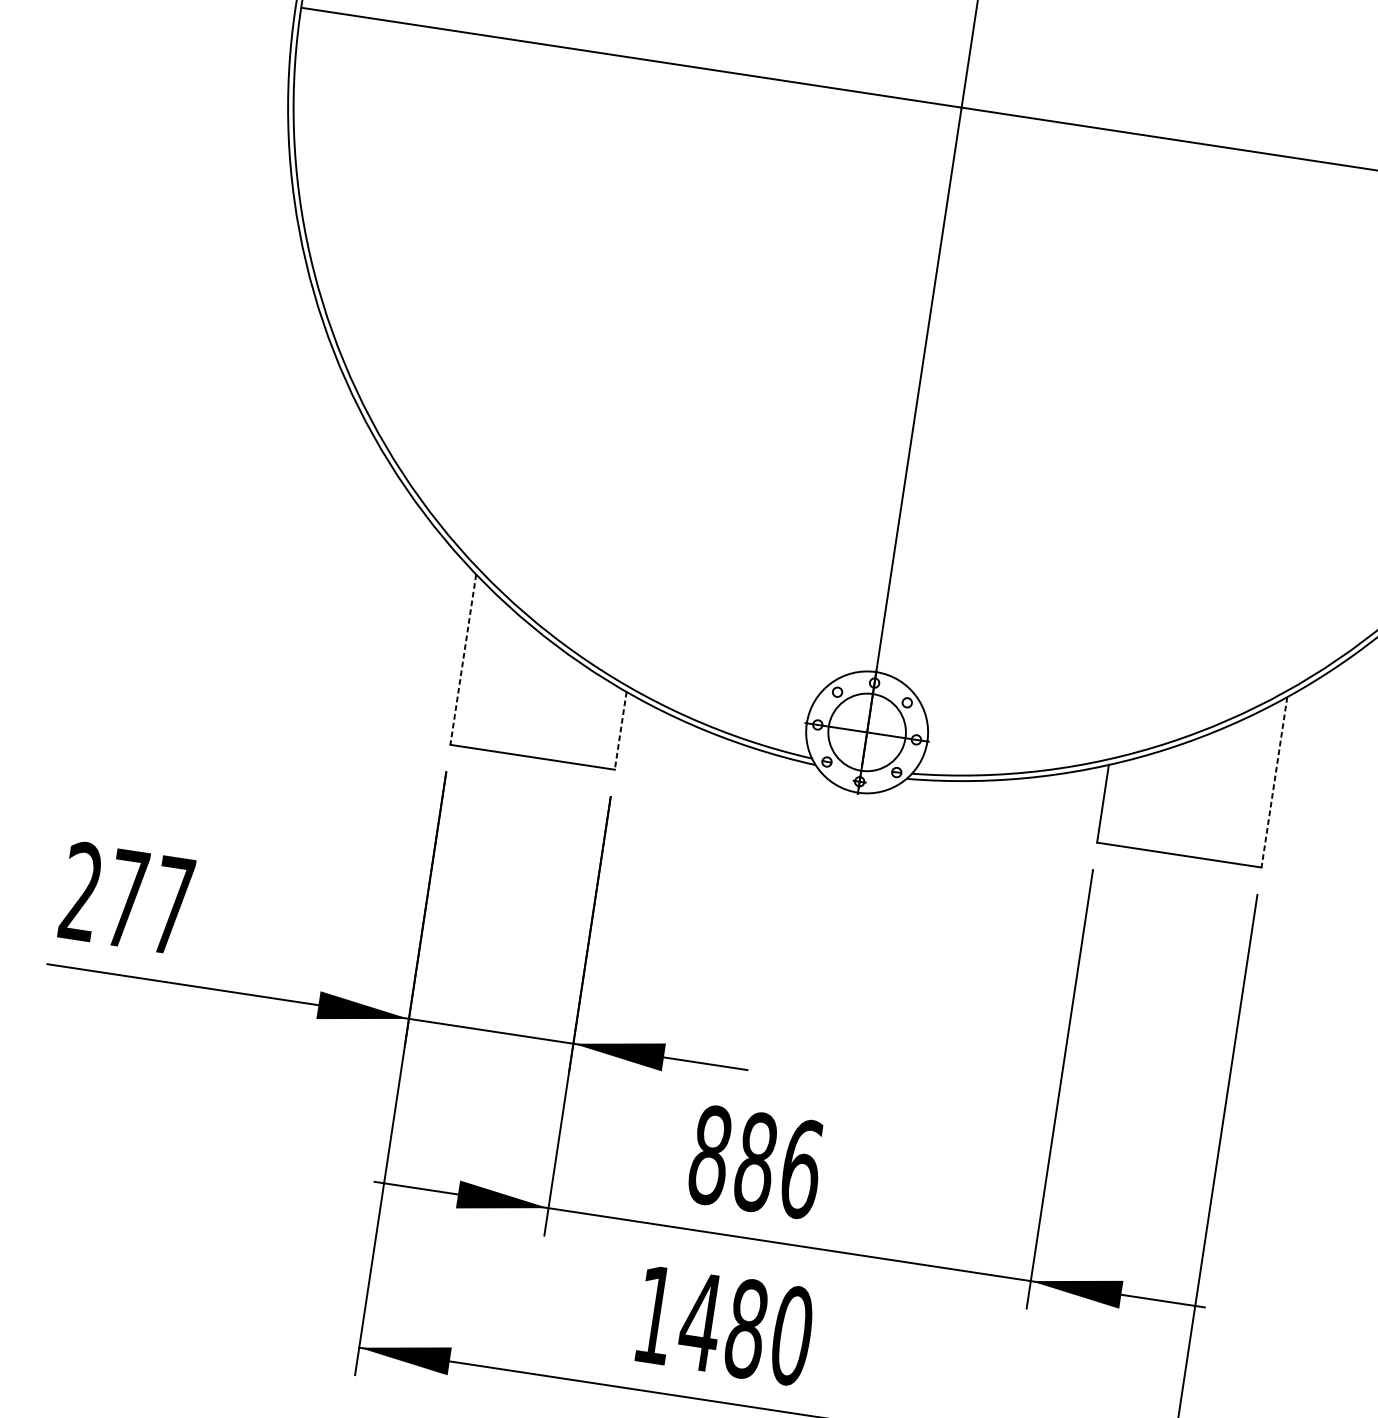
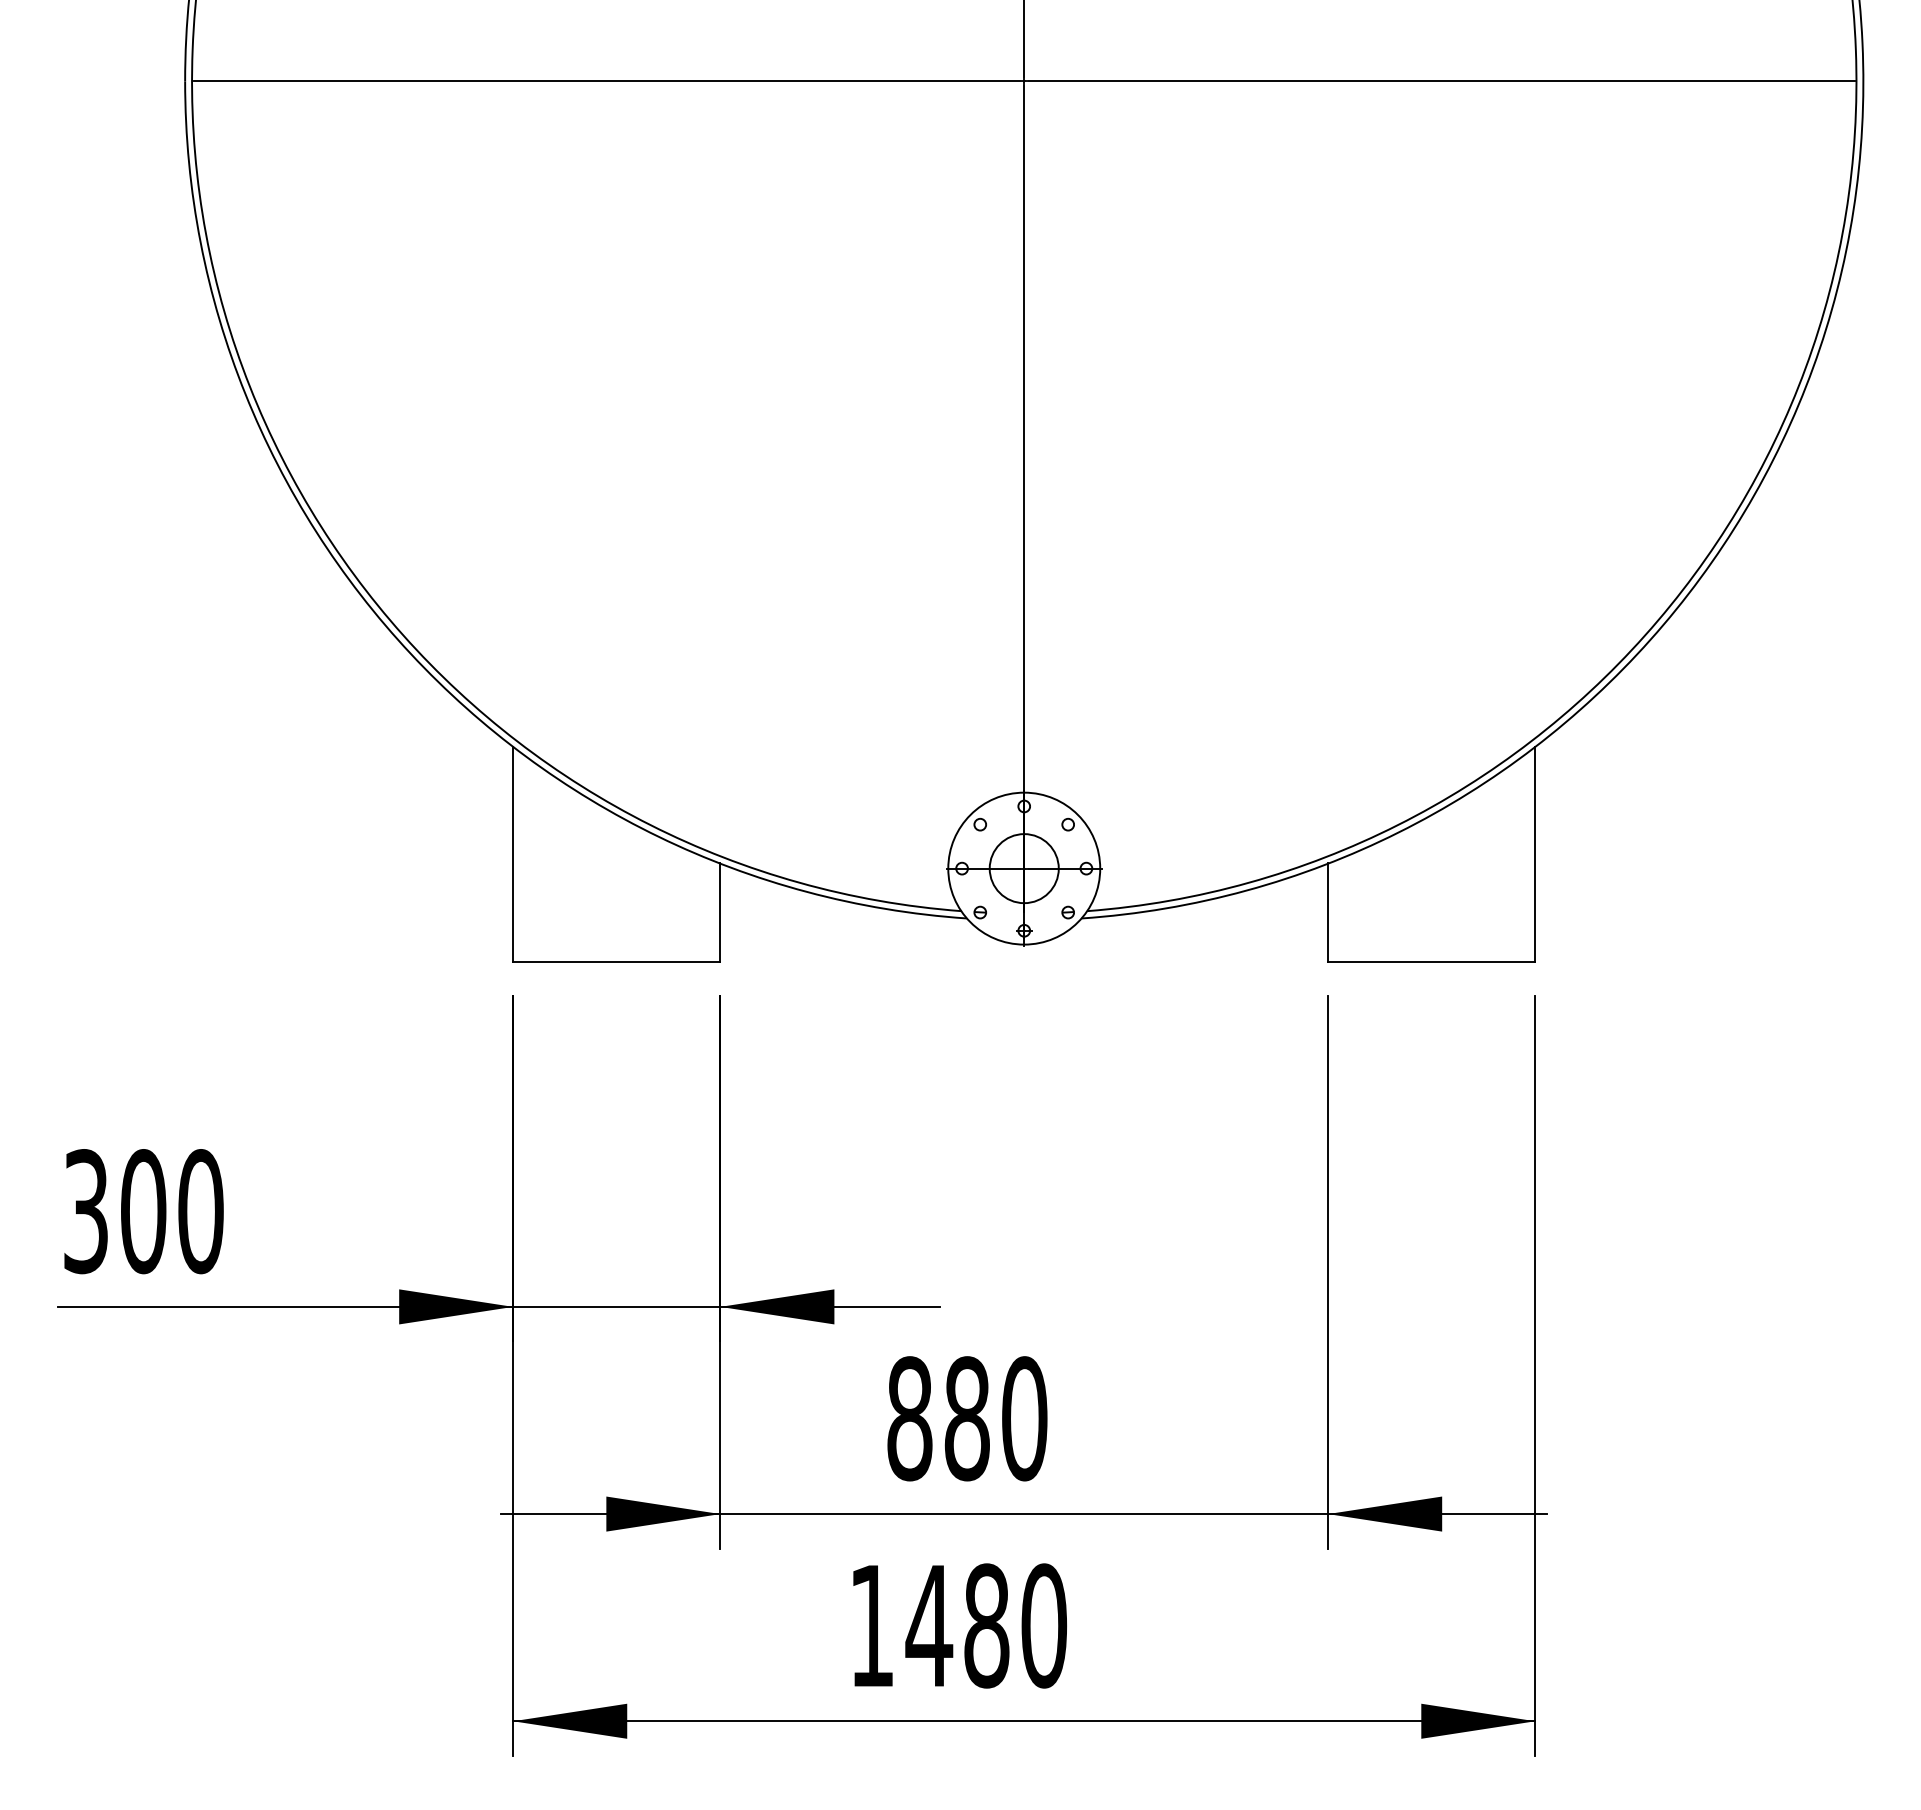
line: (463, 659) -> (513, 854), dashed -> solid
line: (620, 731) -> (720, 913), dashed -> solid
circle: (866, 732) -> (1023, 868), size x0.71
line: (1274, 782) -> (1535, 854), dashed -> solid
text: (127, 898) -> (143, 1211), 277 -> 300
text: (801, 1168) -> (1024, 1418), 886 -> 880

